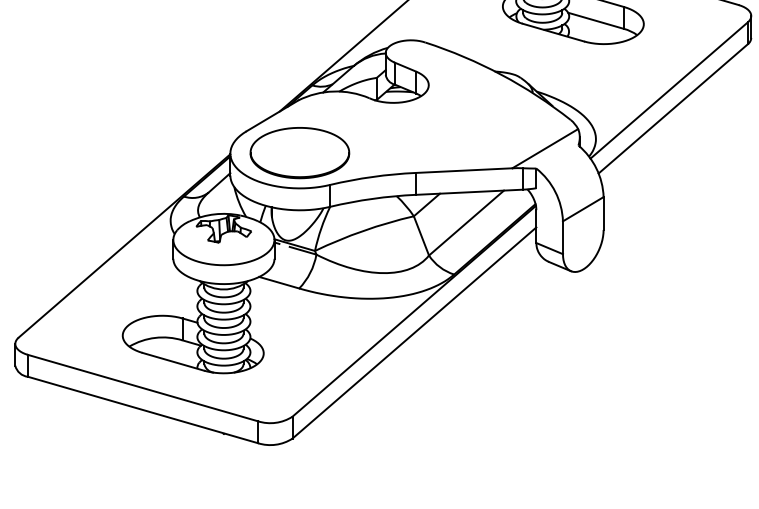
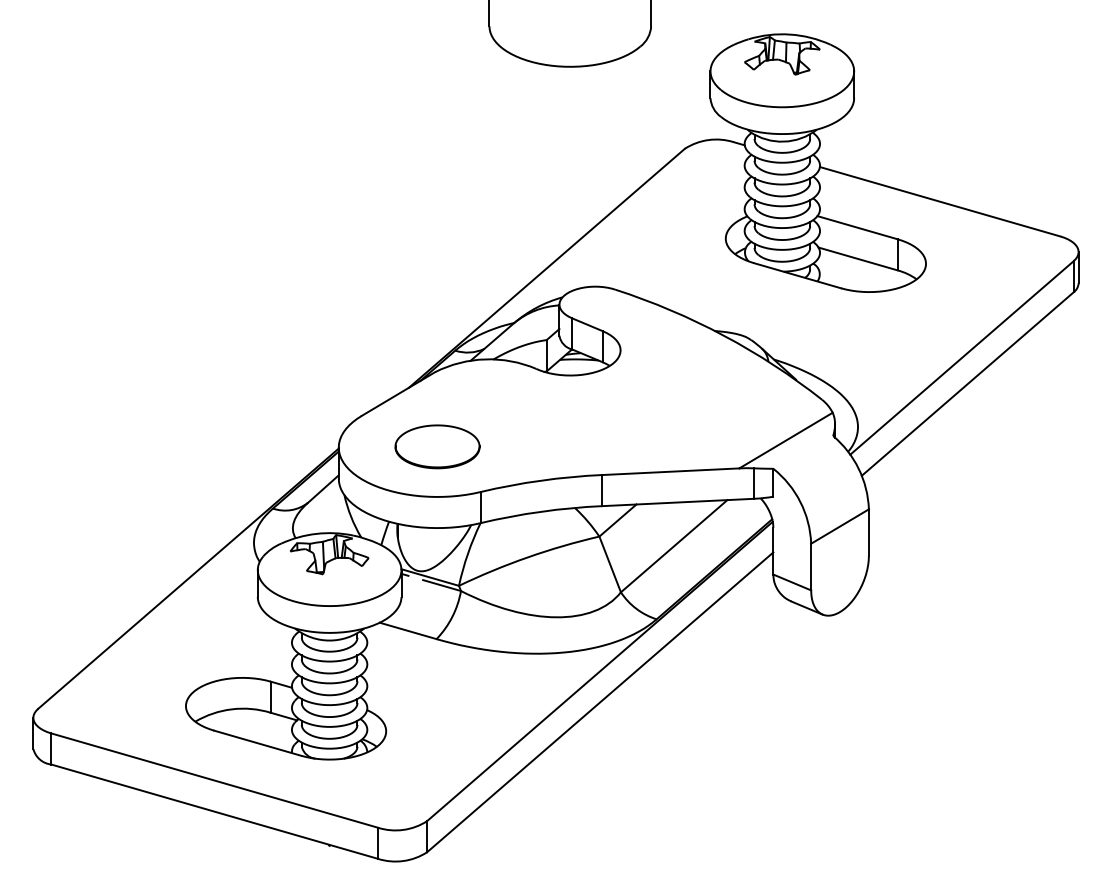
part: (299, 152) -> (437, 446), size x0.6

